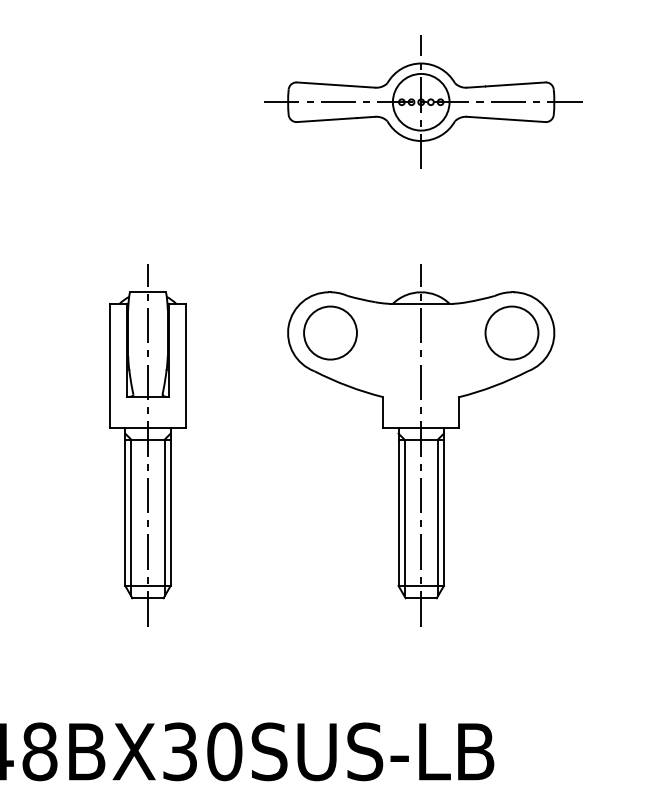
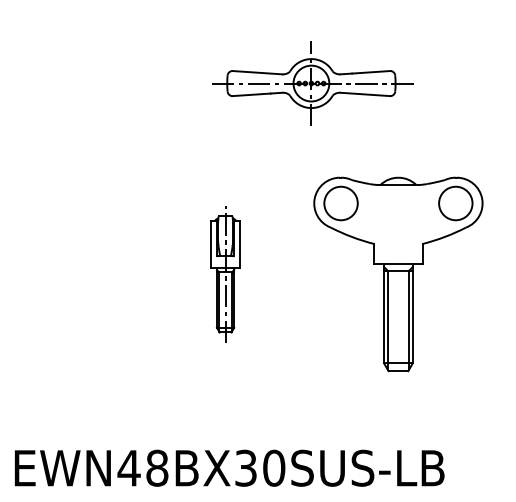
part: (422, 102) -> (312, 83), moved
part: (147, 445) -> (225, 274), size x0.6
line: (421, 445) -> (398, 274), removed

